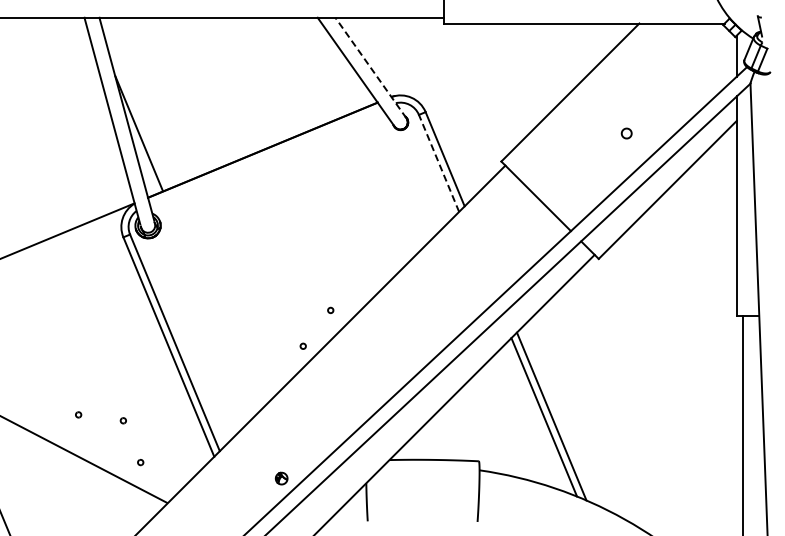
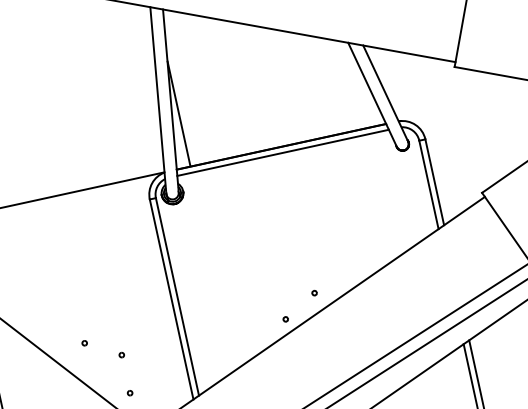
line: (370, 68) -> (385, 93), dashed -> solid
line: (265, 156) -> (282, 152), added
line: (438, 162) -> (428, 184), dashed -> solid

